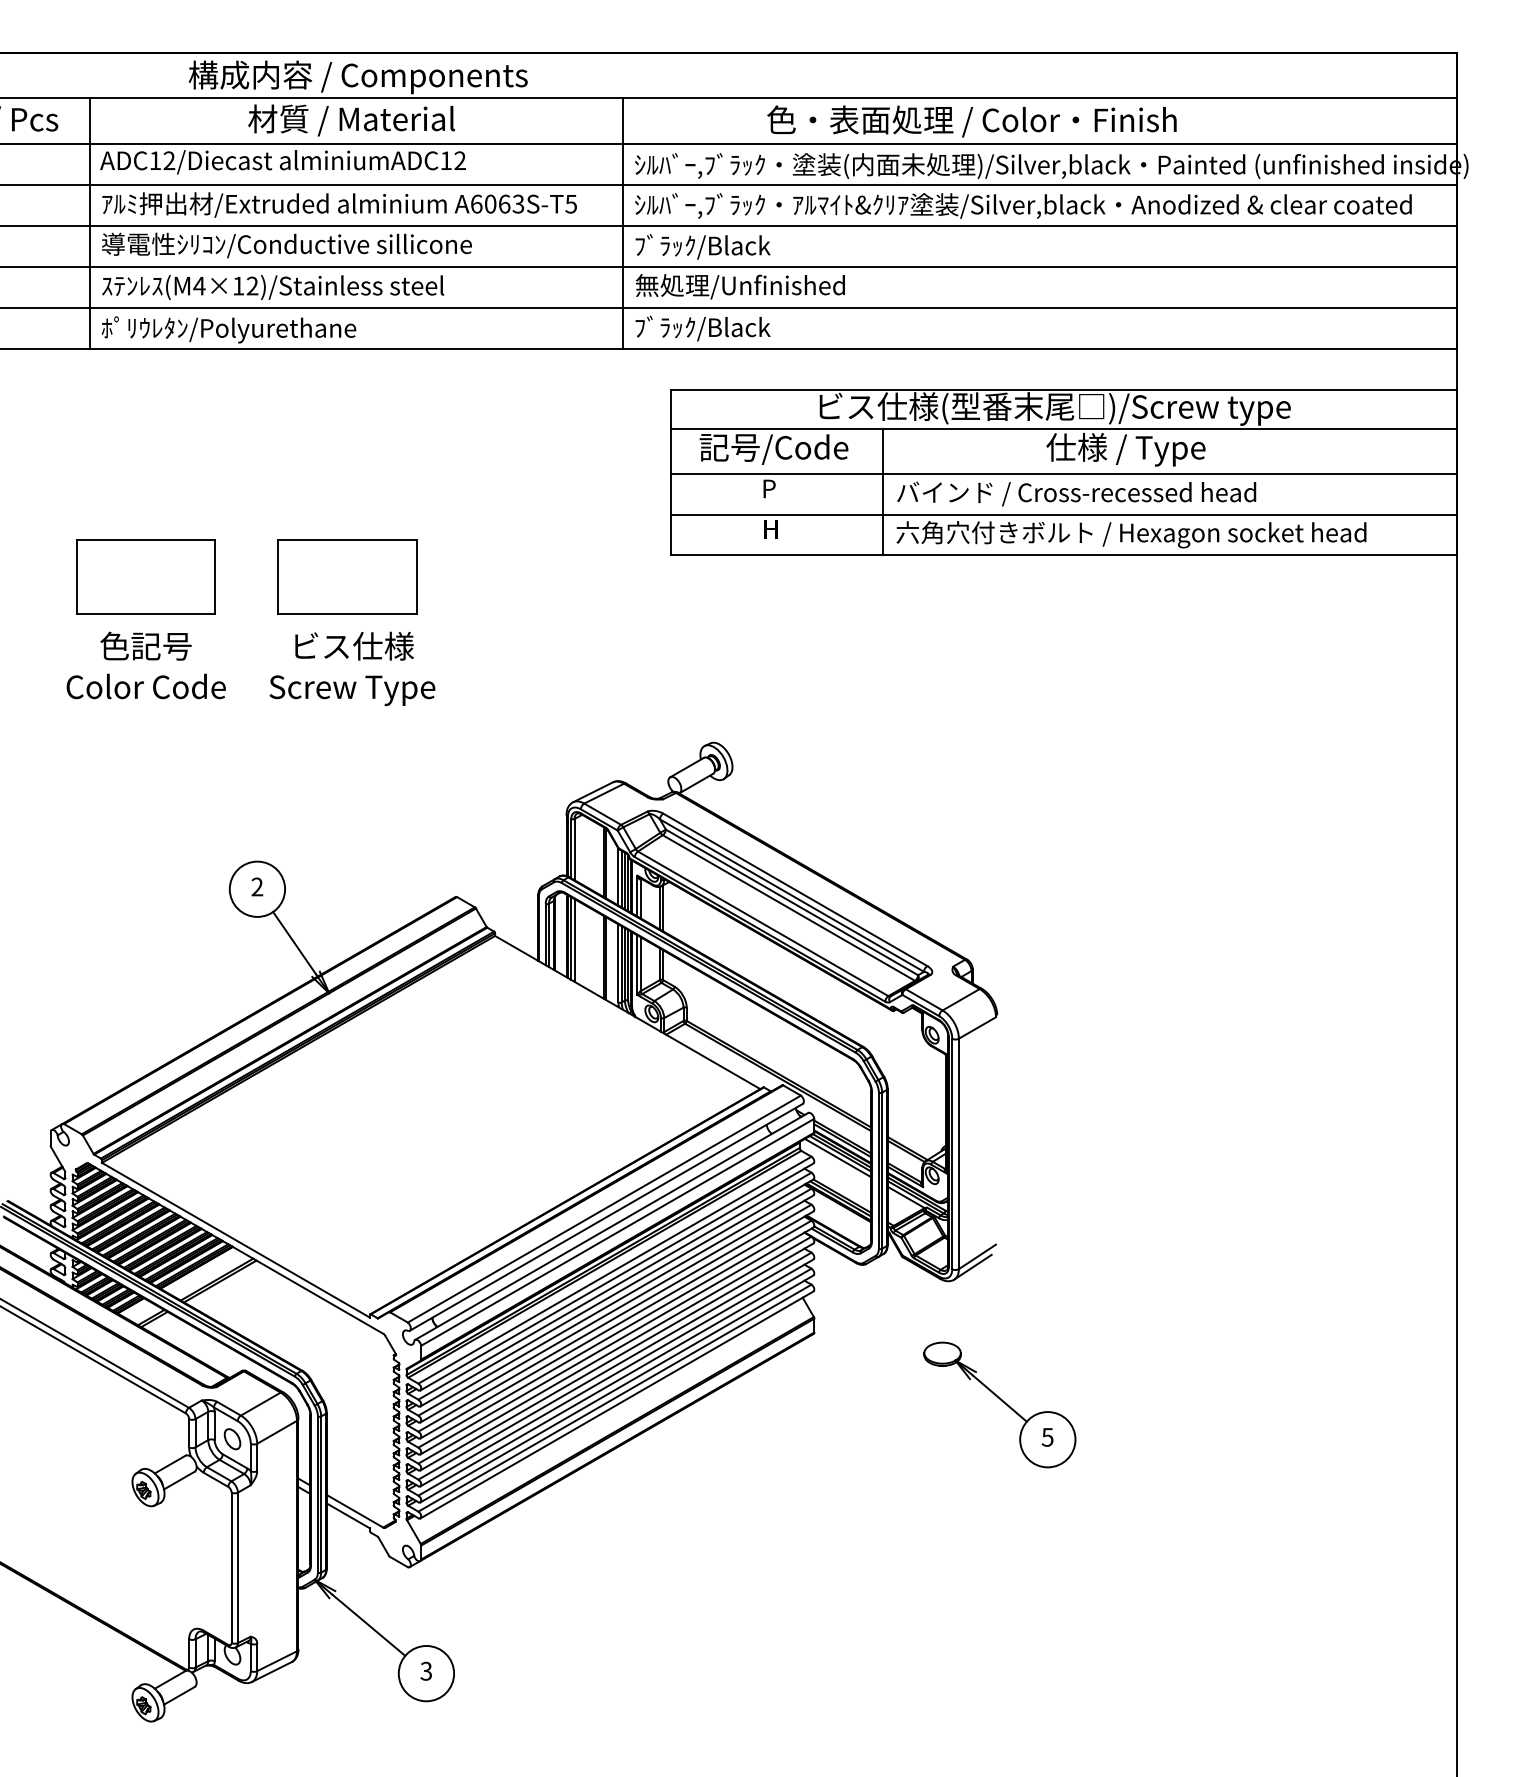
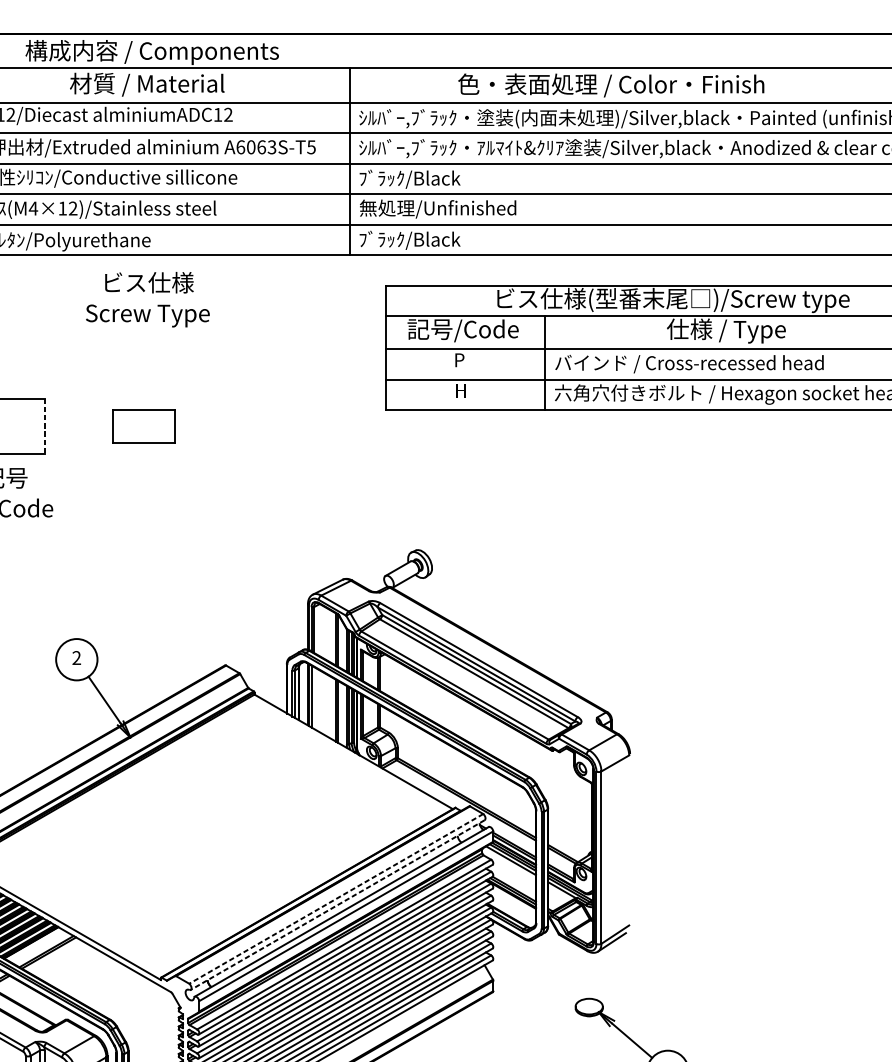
part: (347, 576) -> (144, 425), size x0.6
line: (215, 577) -> (45, 426), solid -> dashed
text: (352, 668) -> (147, 299), moved
line: (574, 940) -> (313, 698), removed
line: (604, 1209) -> (336, 899), solid -> dashed
line: (606, 1217) -> (337, 905), solid -> dashed

